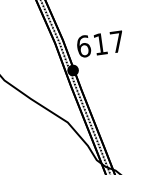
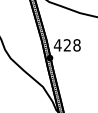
text: (98, 44) -> (66, 45), 617 -> 428

